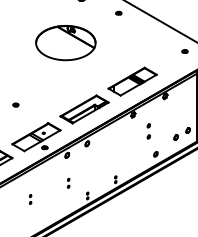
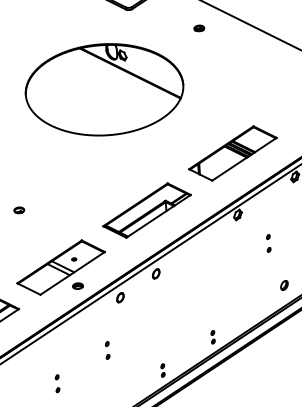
part: (65, 42) -> (103, 88), size x1.43
part: (148, 130) -> (267, 242), size x0.62
part: (68, 183) -> (107, 350), moved

